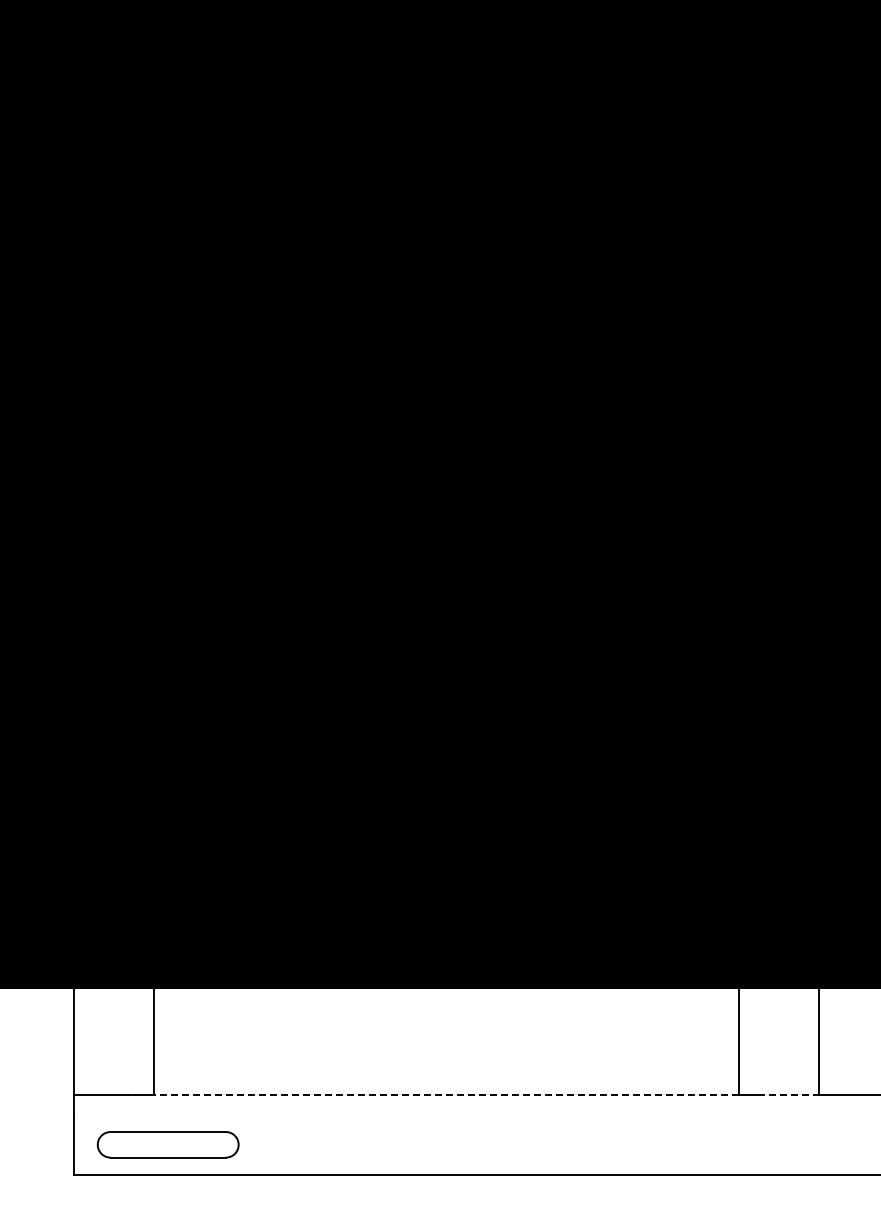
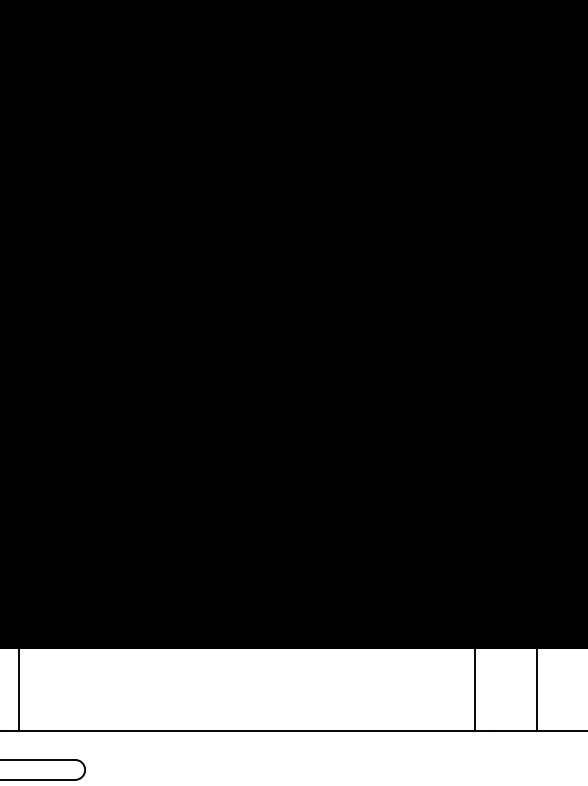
line: (446, 1095) -> (246, 731), dashed -> solid
line: (789, 1095) -> (514, 731), dashed -> solid

